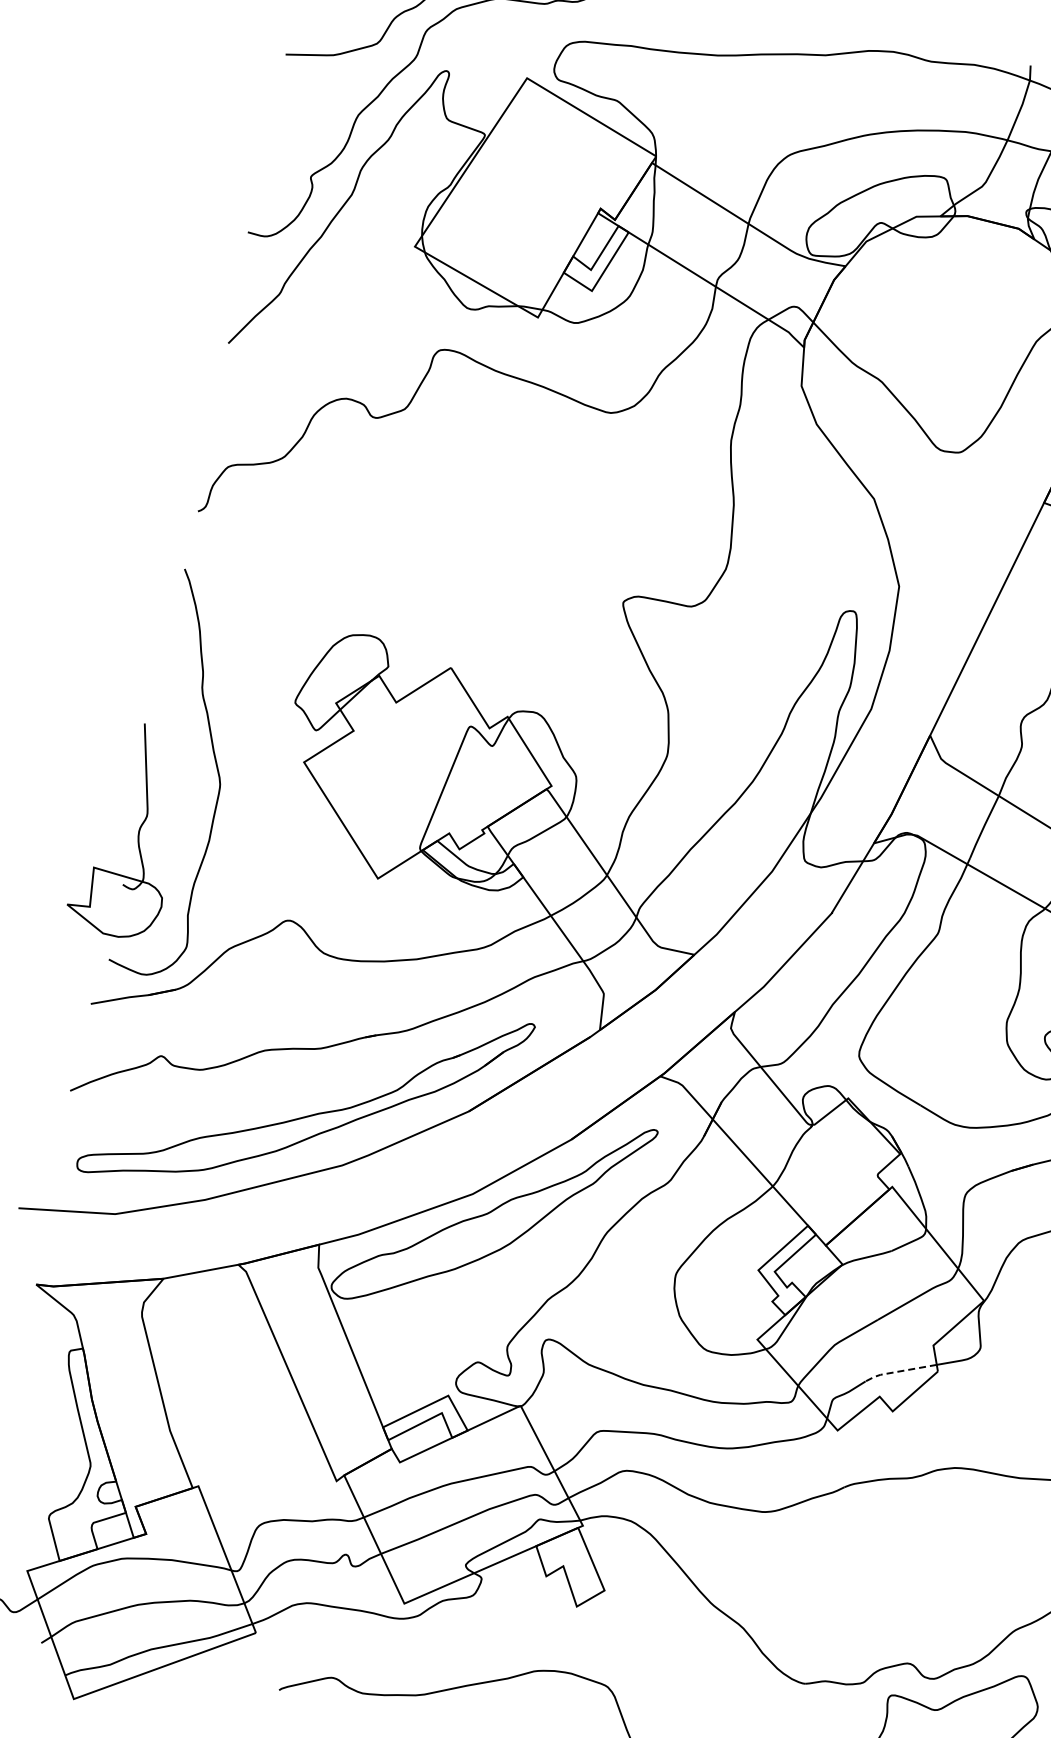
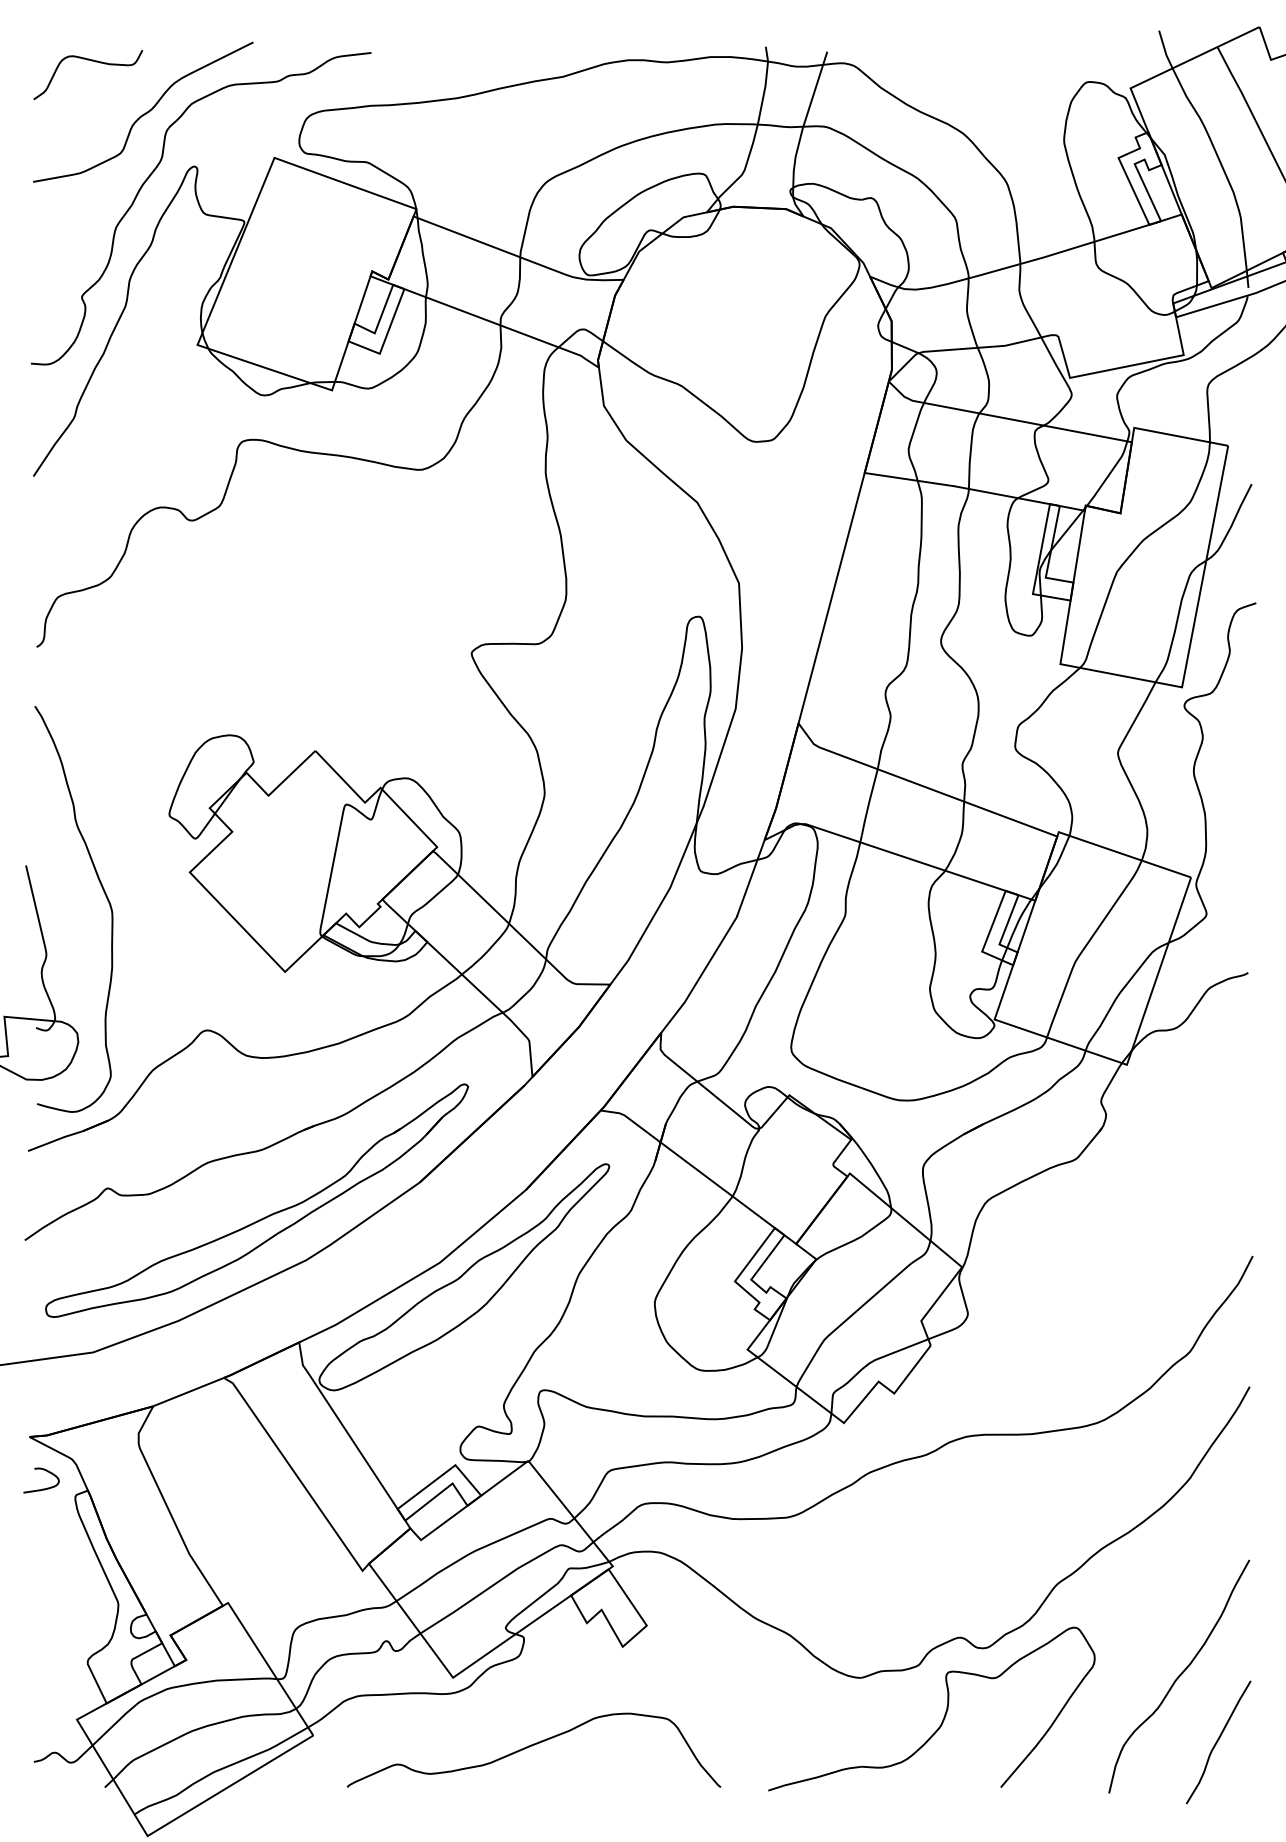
curve: (38, 1337) -> (42, 1488), added
line: (898, 1371) -> (892, 1353), dashed -> solid

